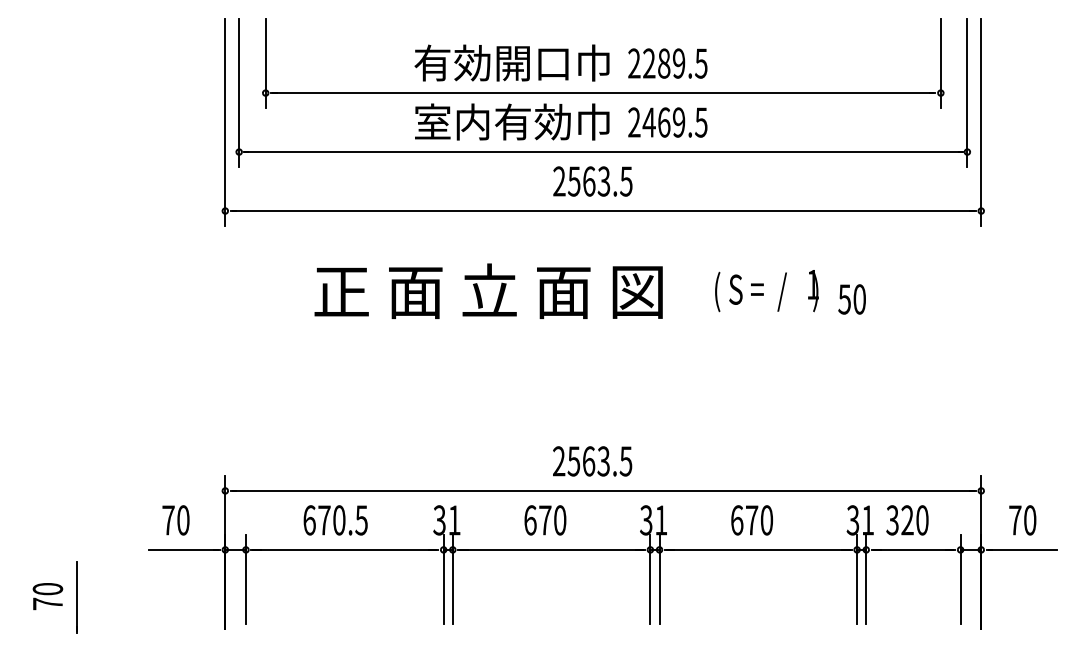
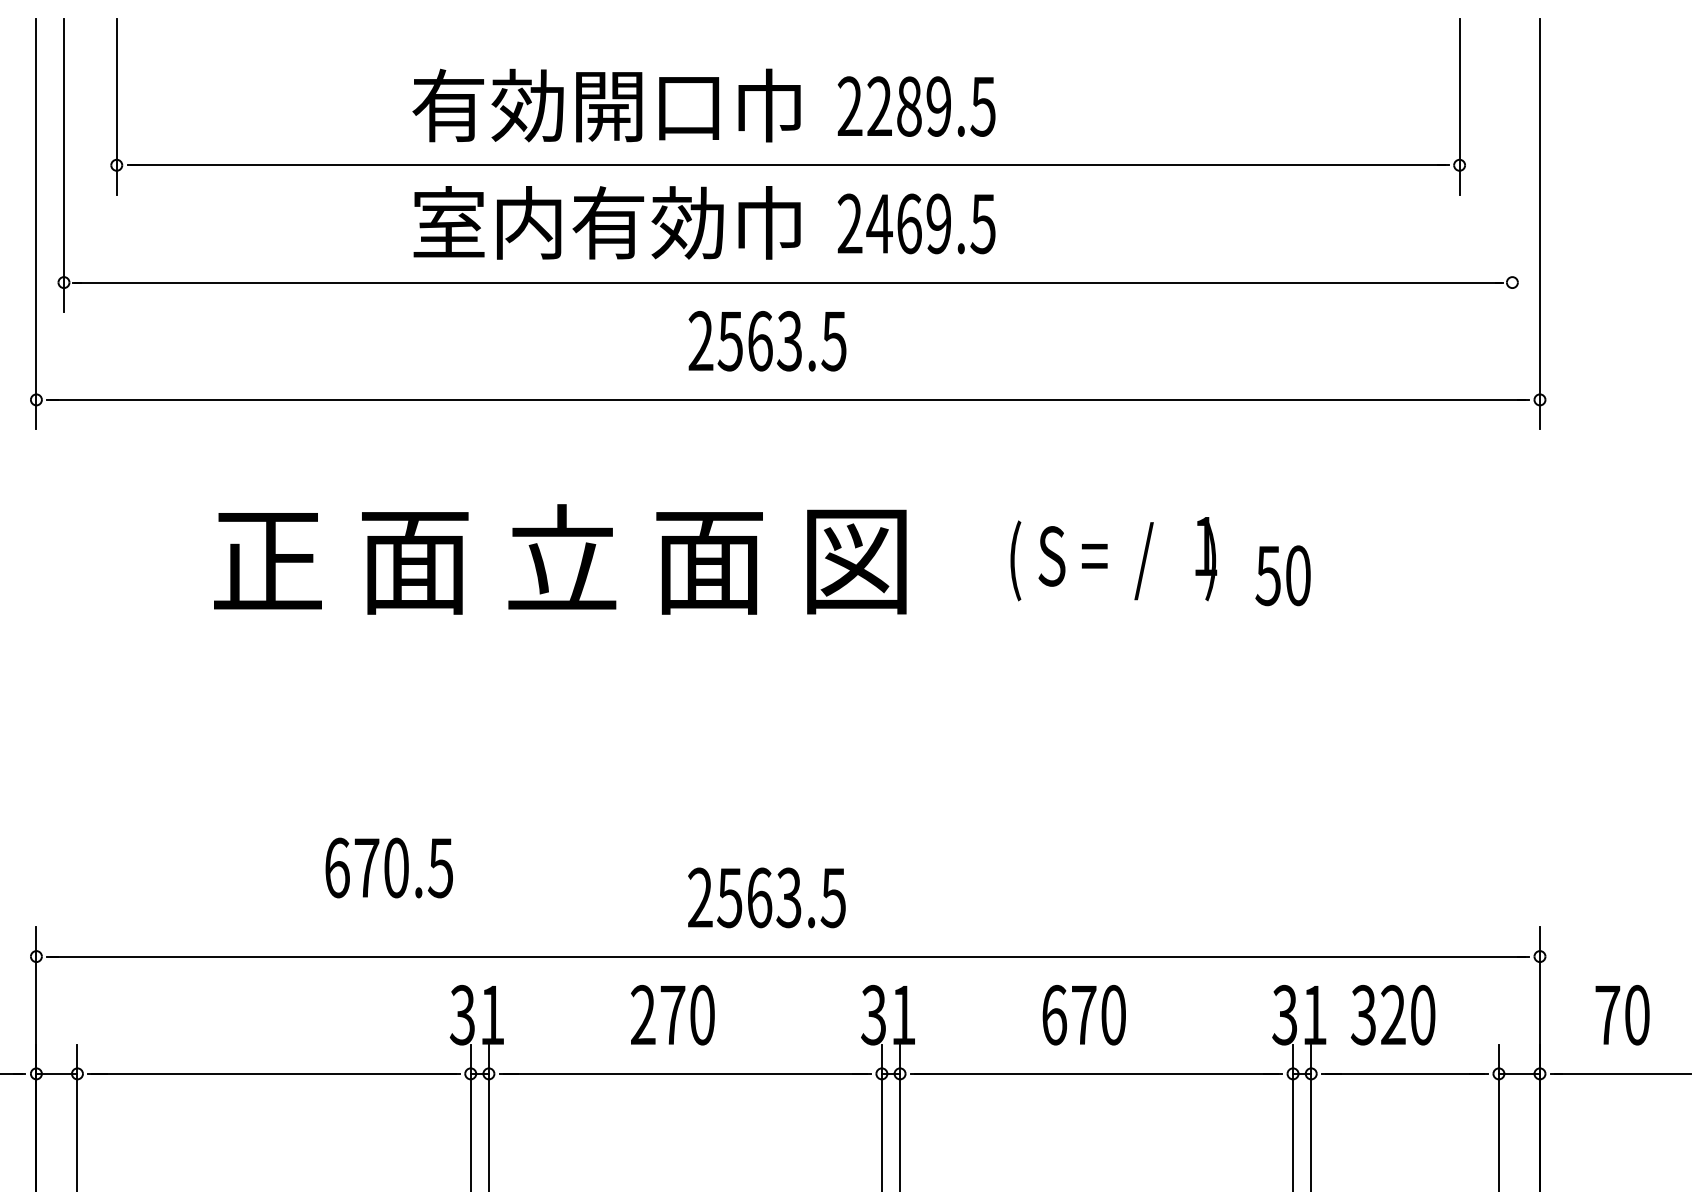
line: (967, 92) -> (1512, 164), removed
text: (335, 520) -> (388, 868), moved
text: (530, 520) -> (643, 1015), 670 -> 270

